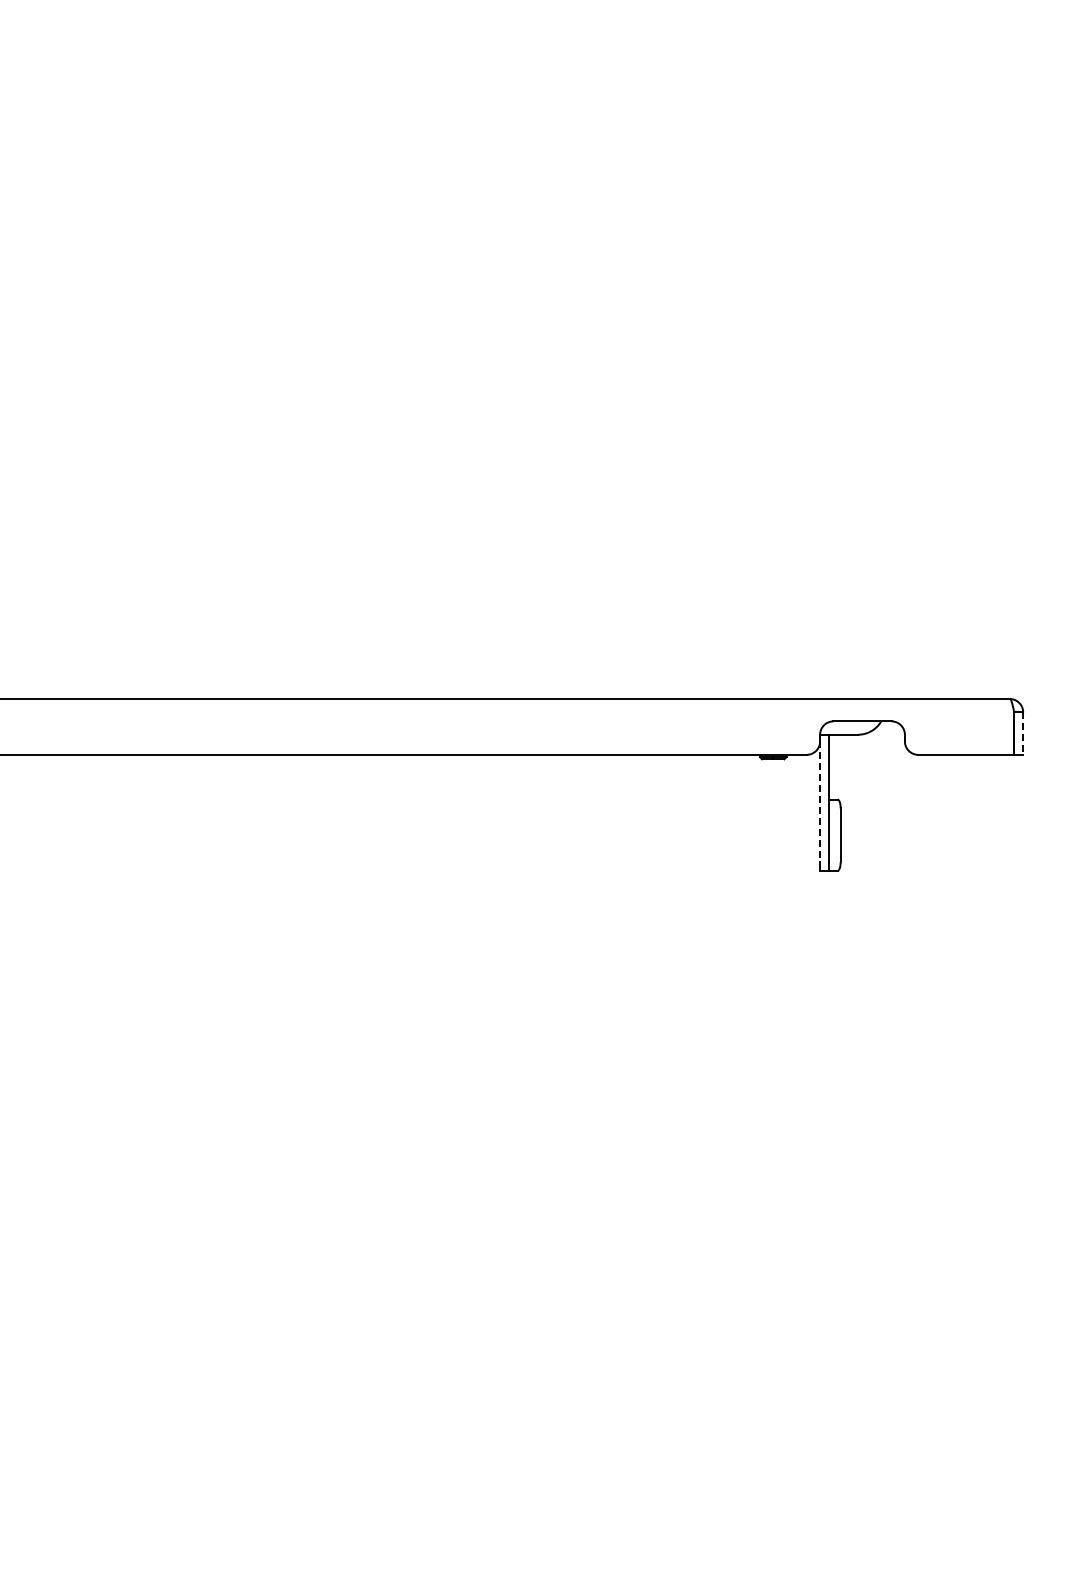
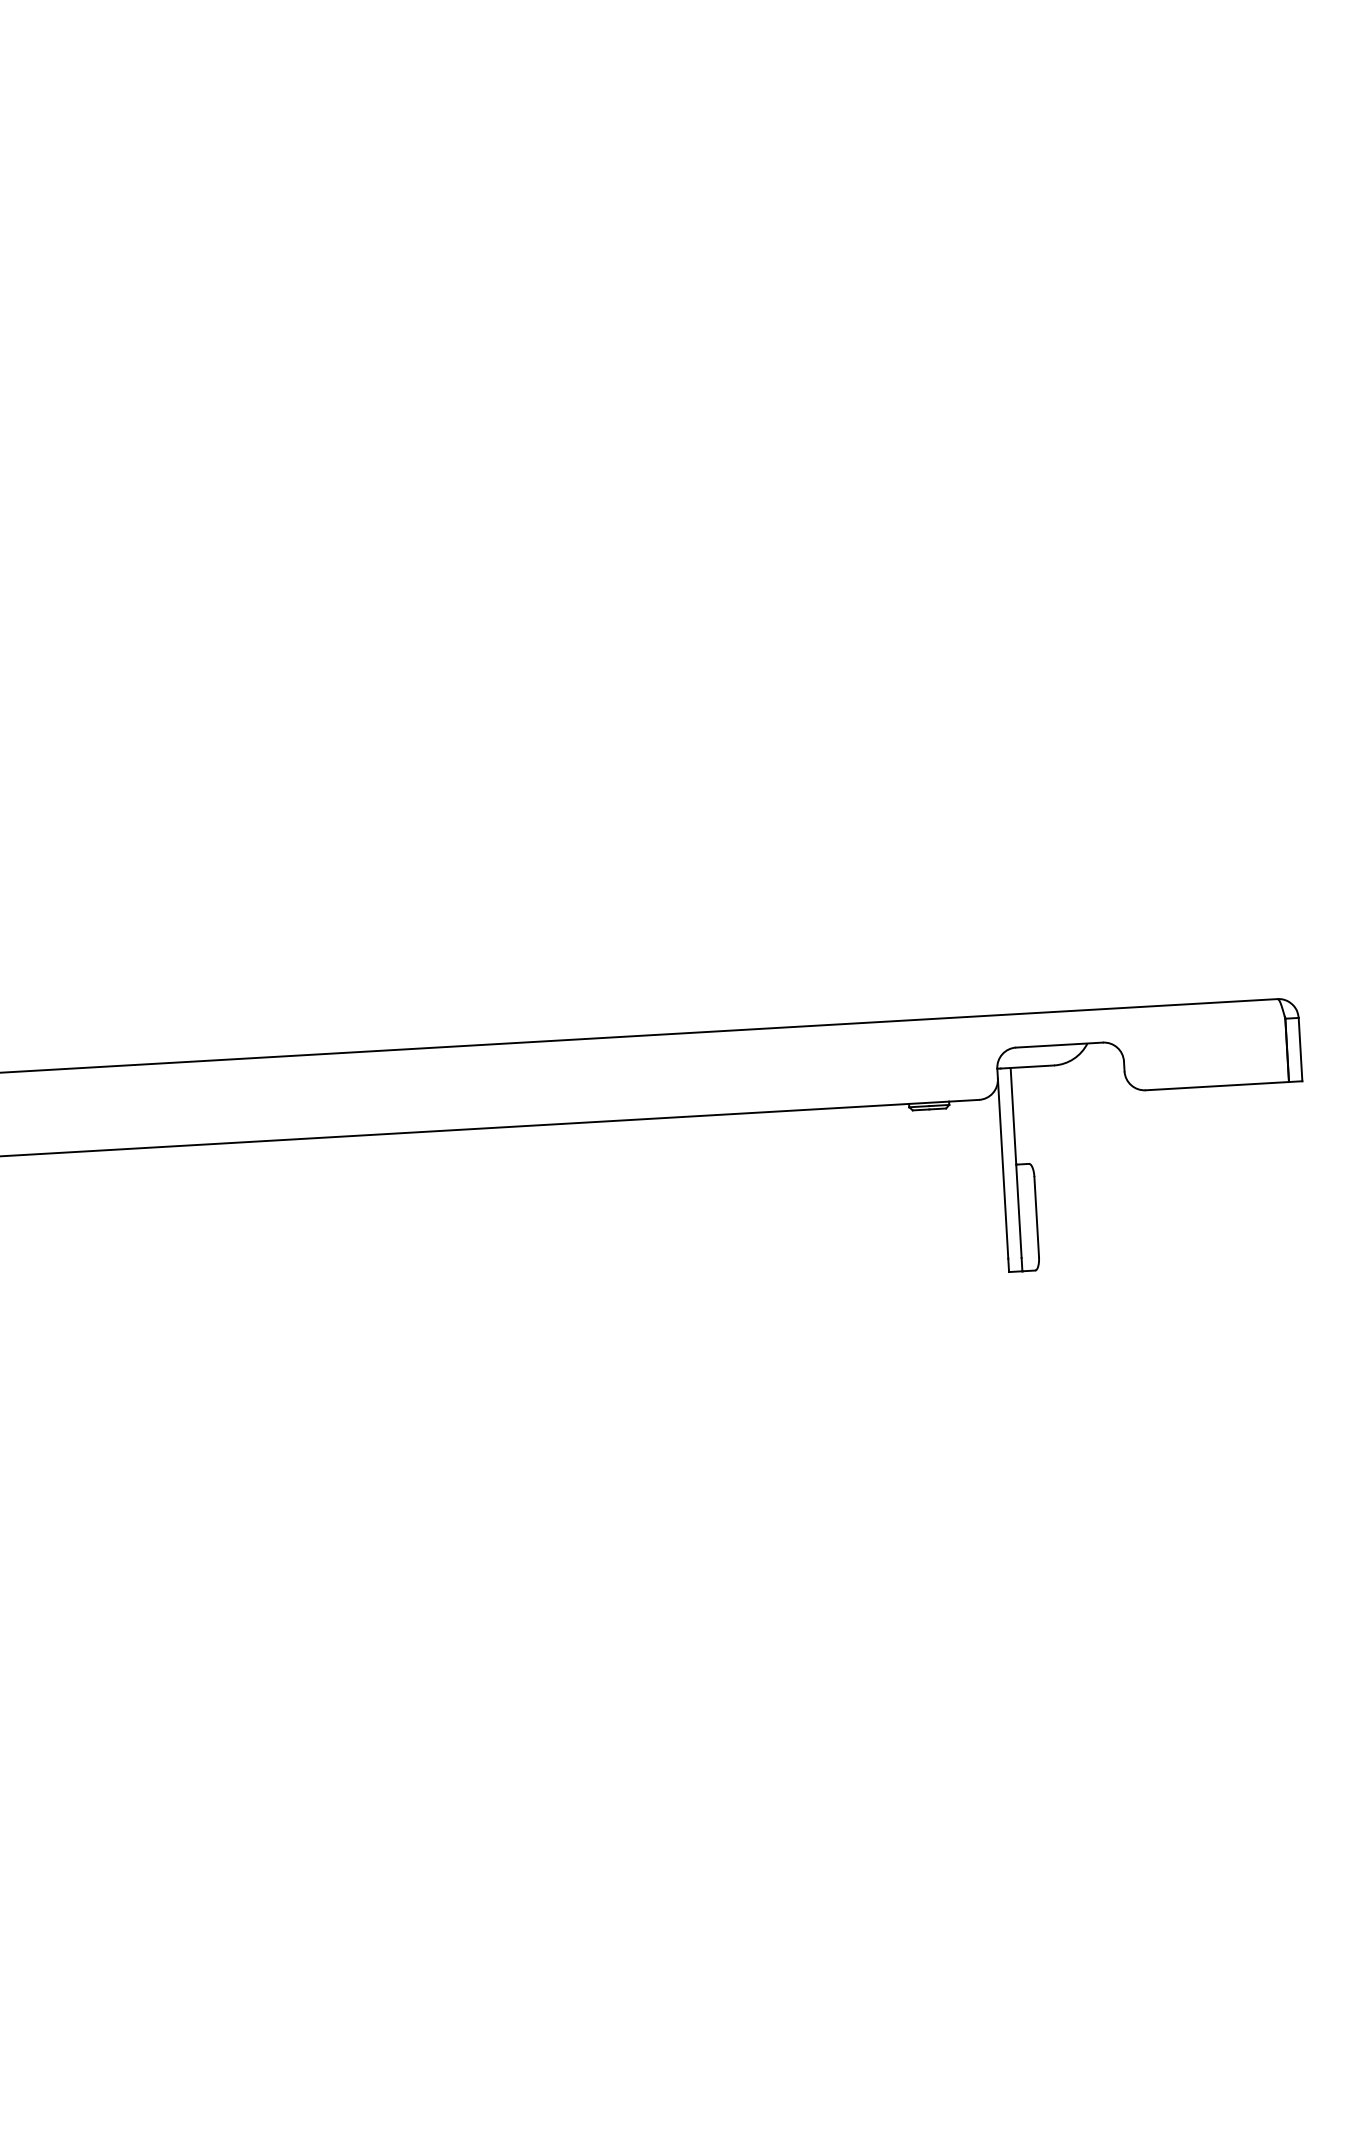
line: (1023, 734) -> (1301, 1050), dashed -> solid
line: (820, 802) -> (1003, 1169), dashed -> solid

